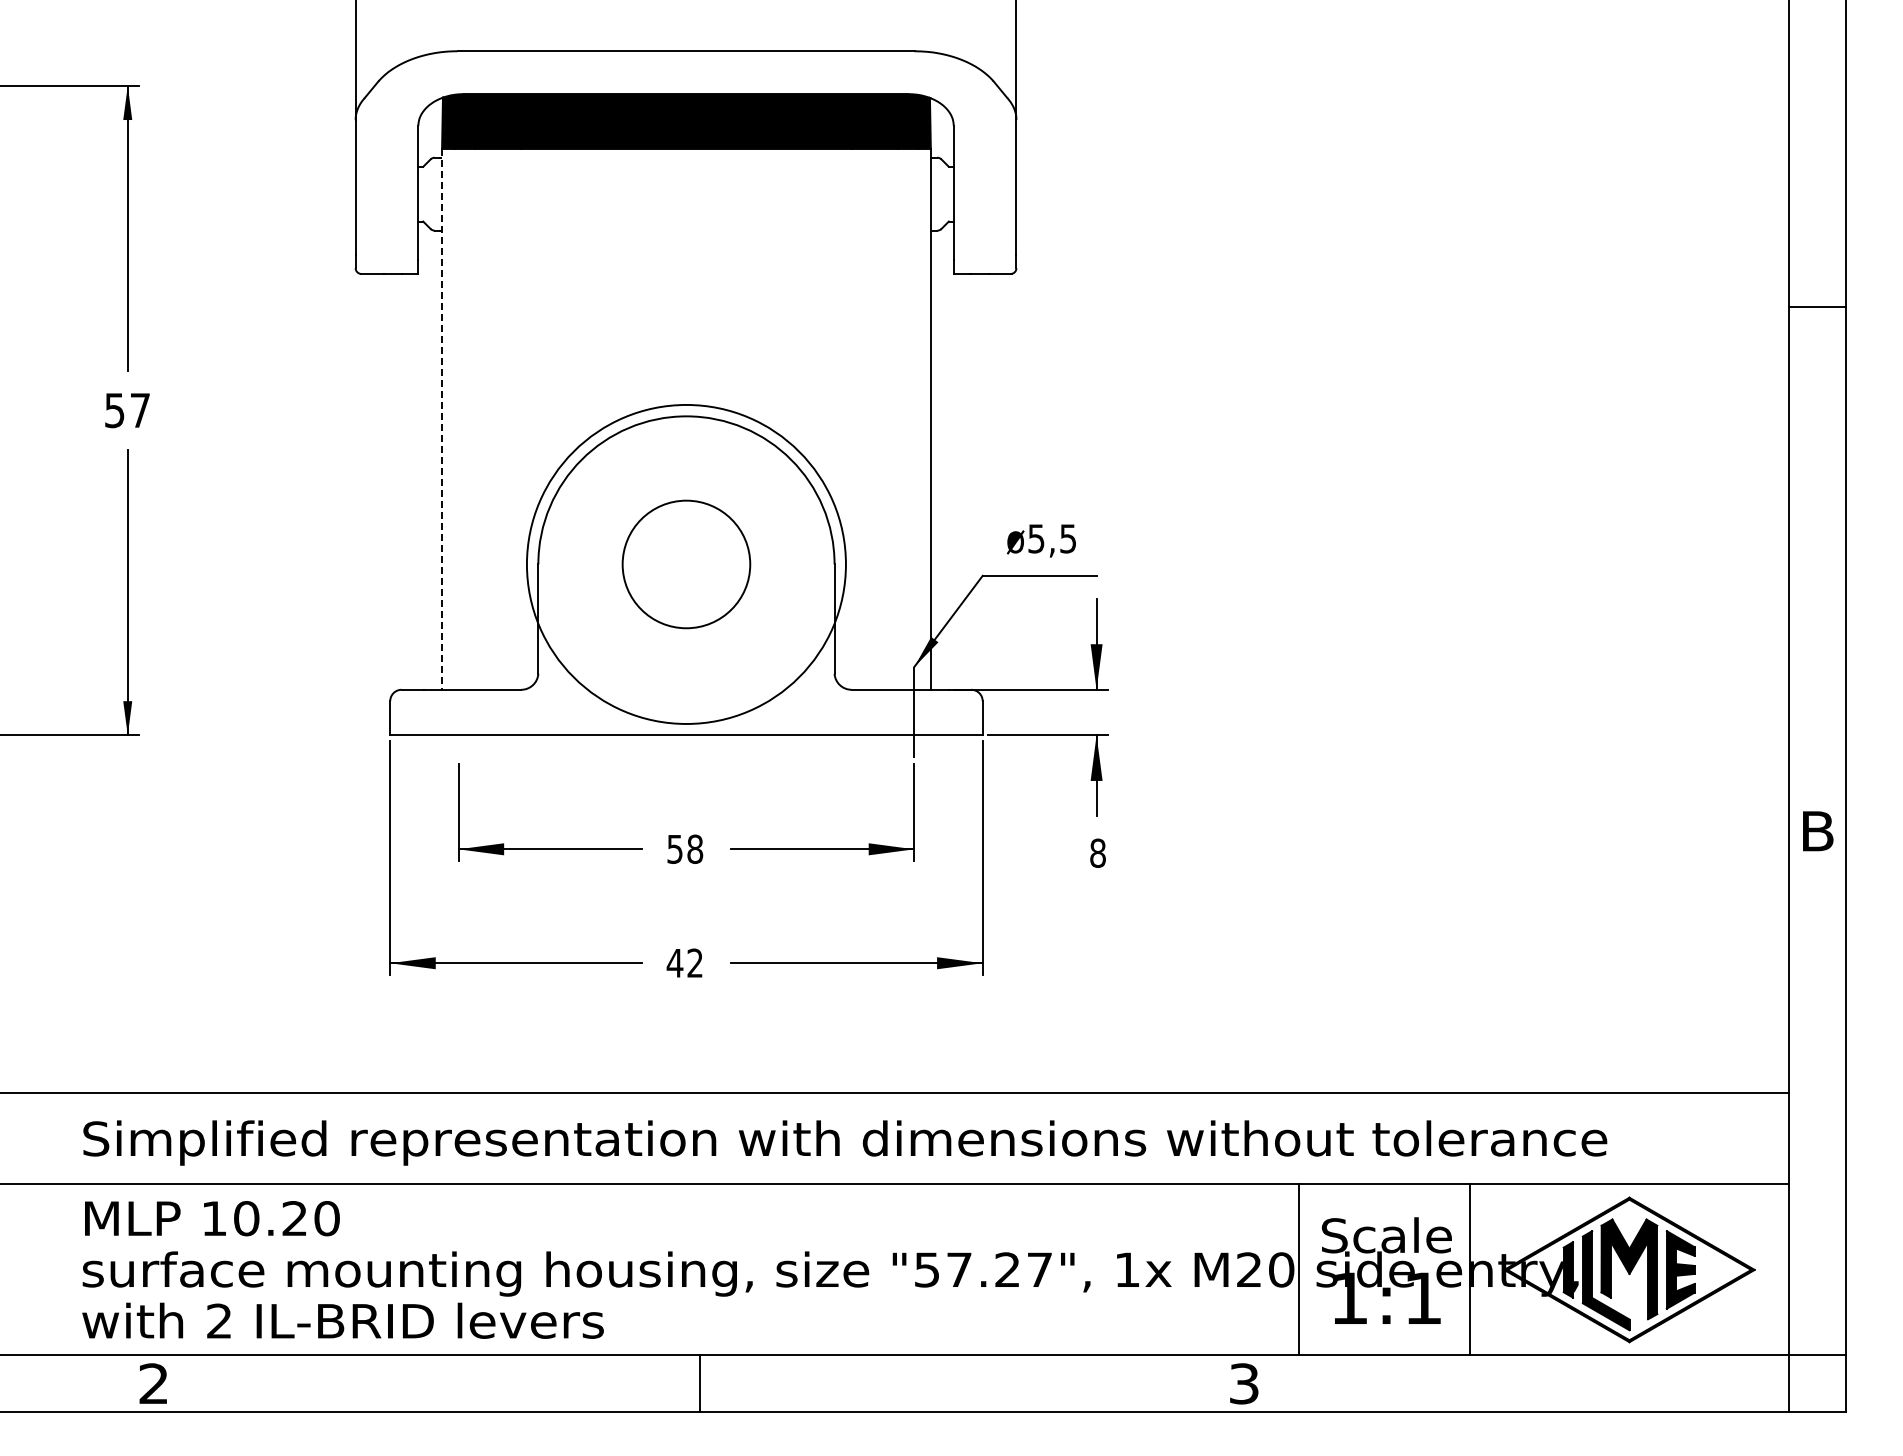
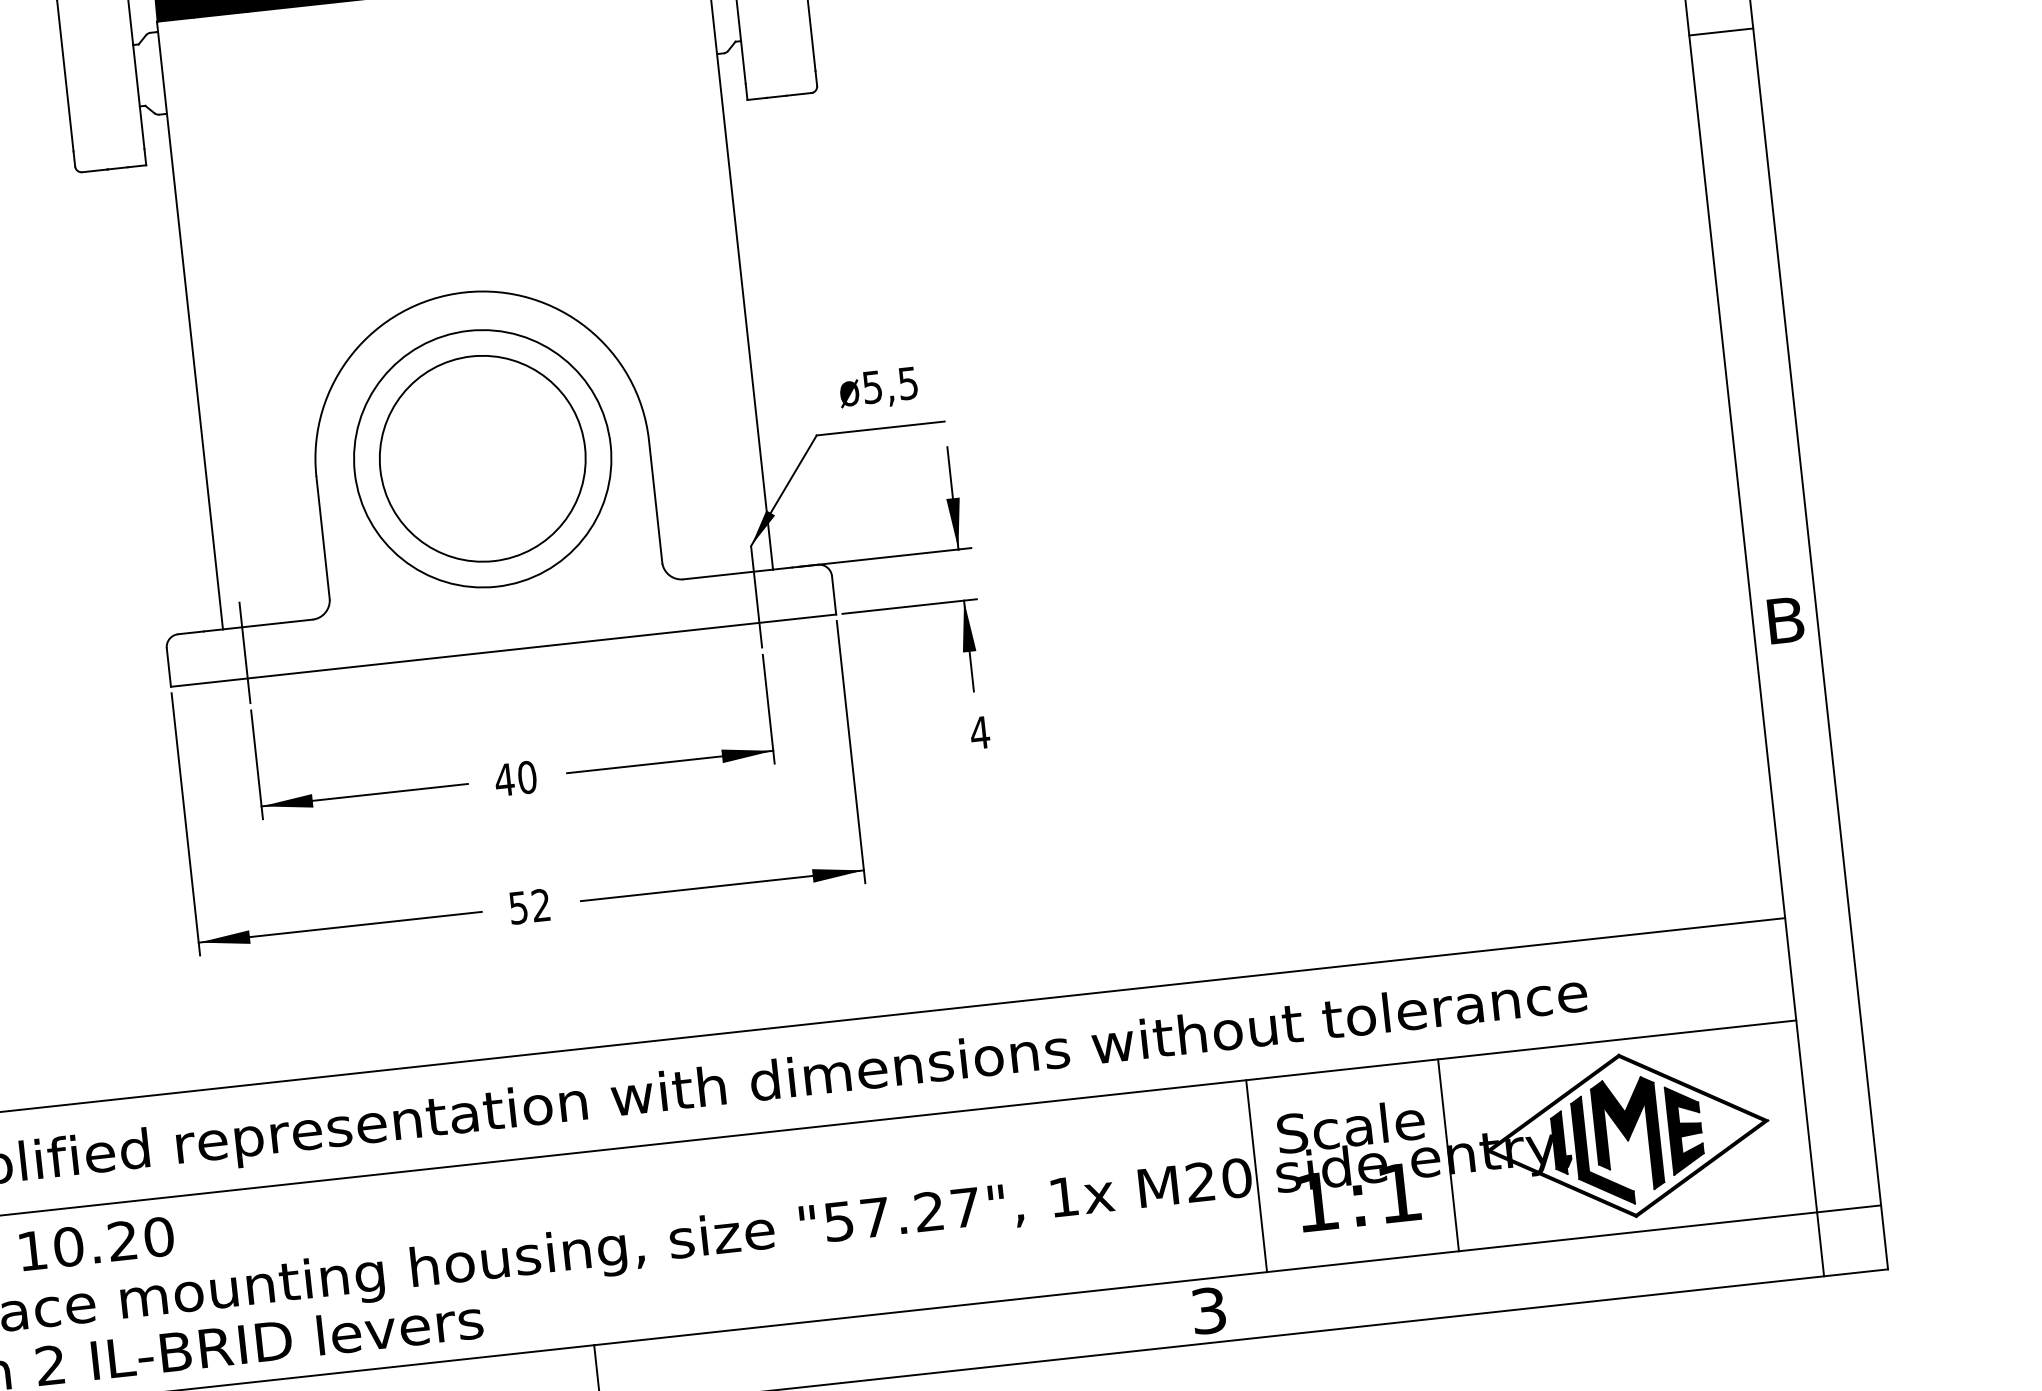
line: (441, 419) -> (190, 325), dashed -> solid
circle: (686, 564) -> (482, 458), size x0.71
circle: (686, 564) -> (482, 458), size x1.43
line: (458, 712) -> (244, 652), added
text: (684, 849) -> (515, 779), 58 -> 40
text: (1097, 852) -> (979, 732), 8 -> 4
text: (674, 963) -> (517, 908), 42 -> 52

